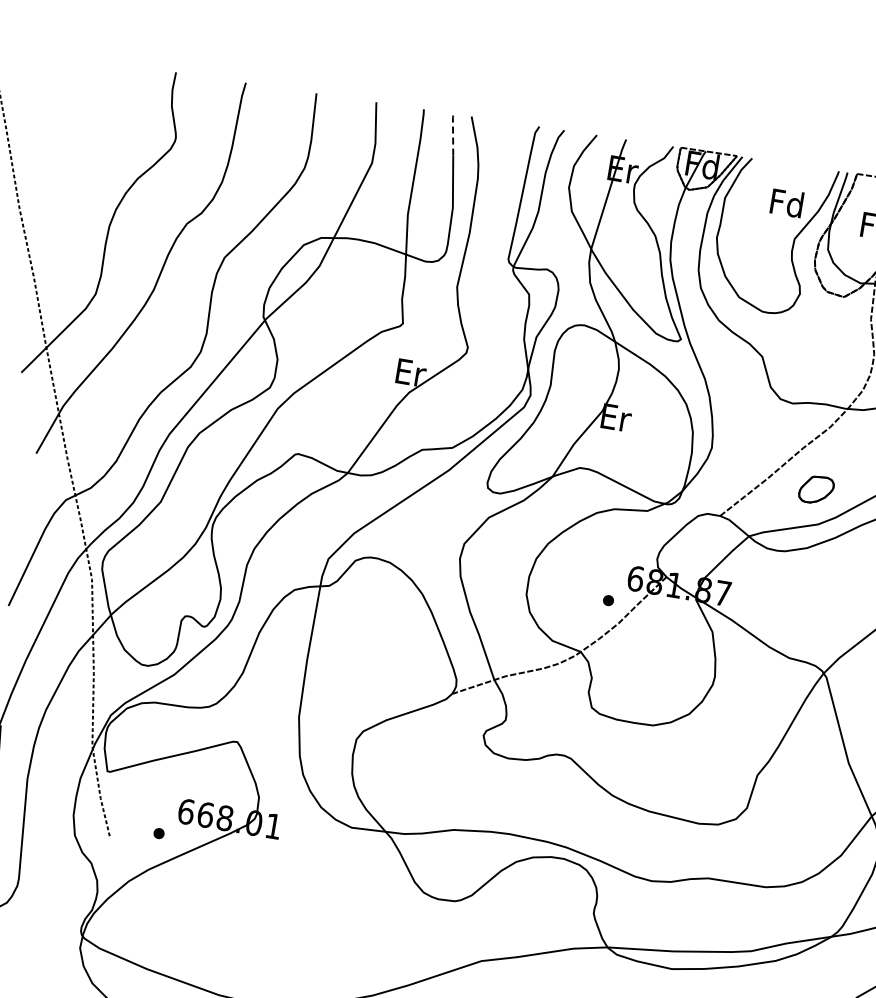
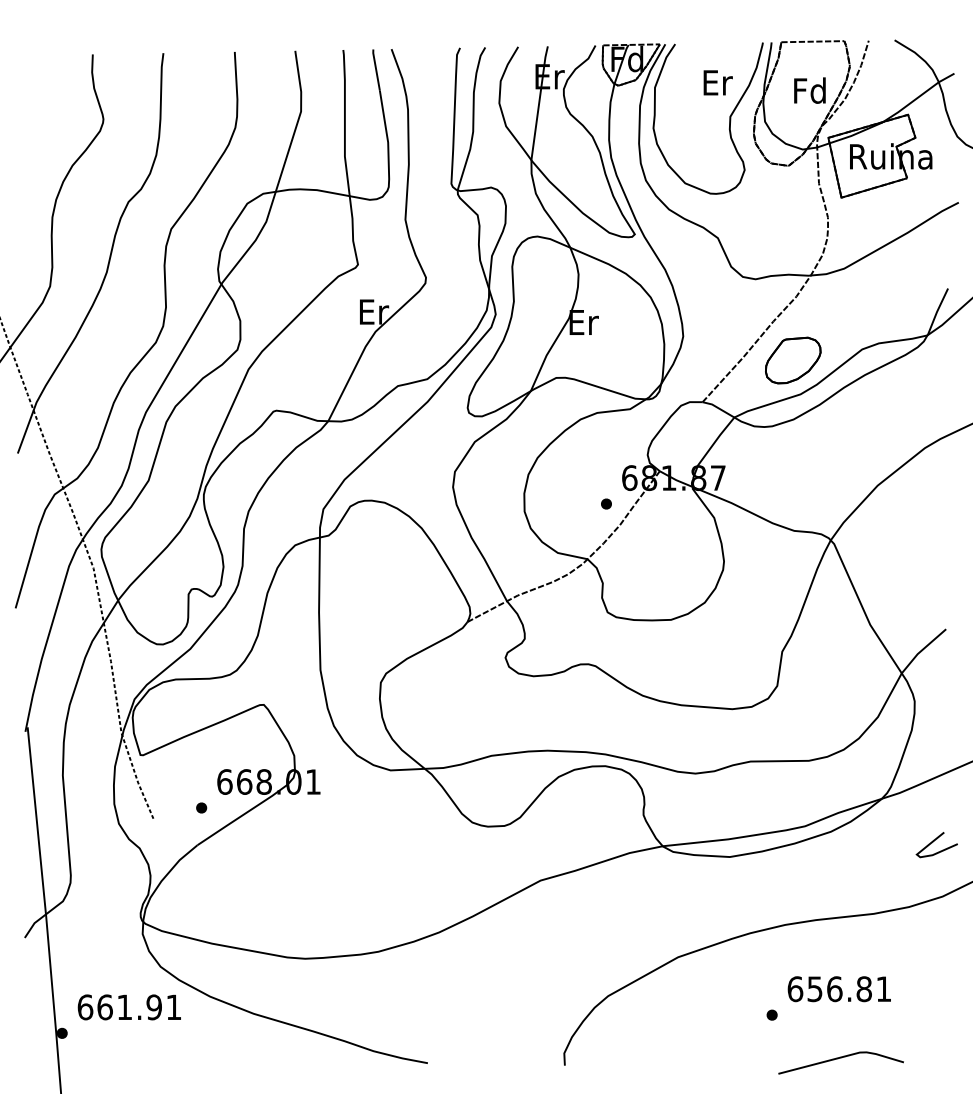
line: (453, 134) -> (376, 69), dashed -> solid
text: (786, 202) -> (716, 82), Fd -> Er
part: (816, 489) -> (793, 360), size x1.67

